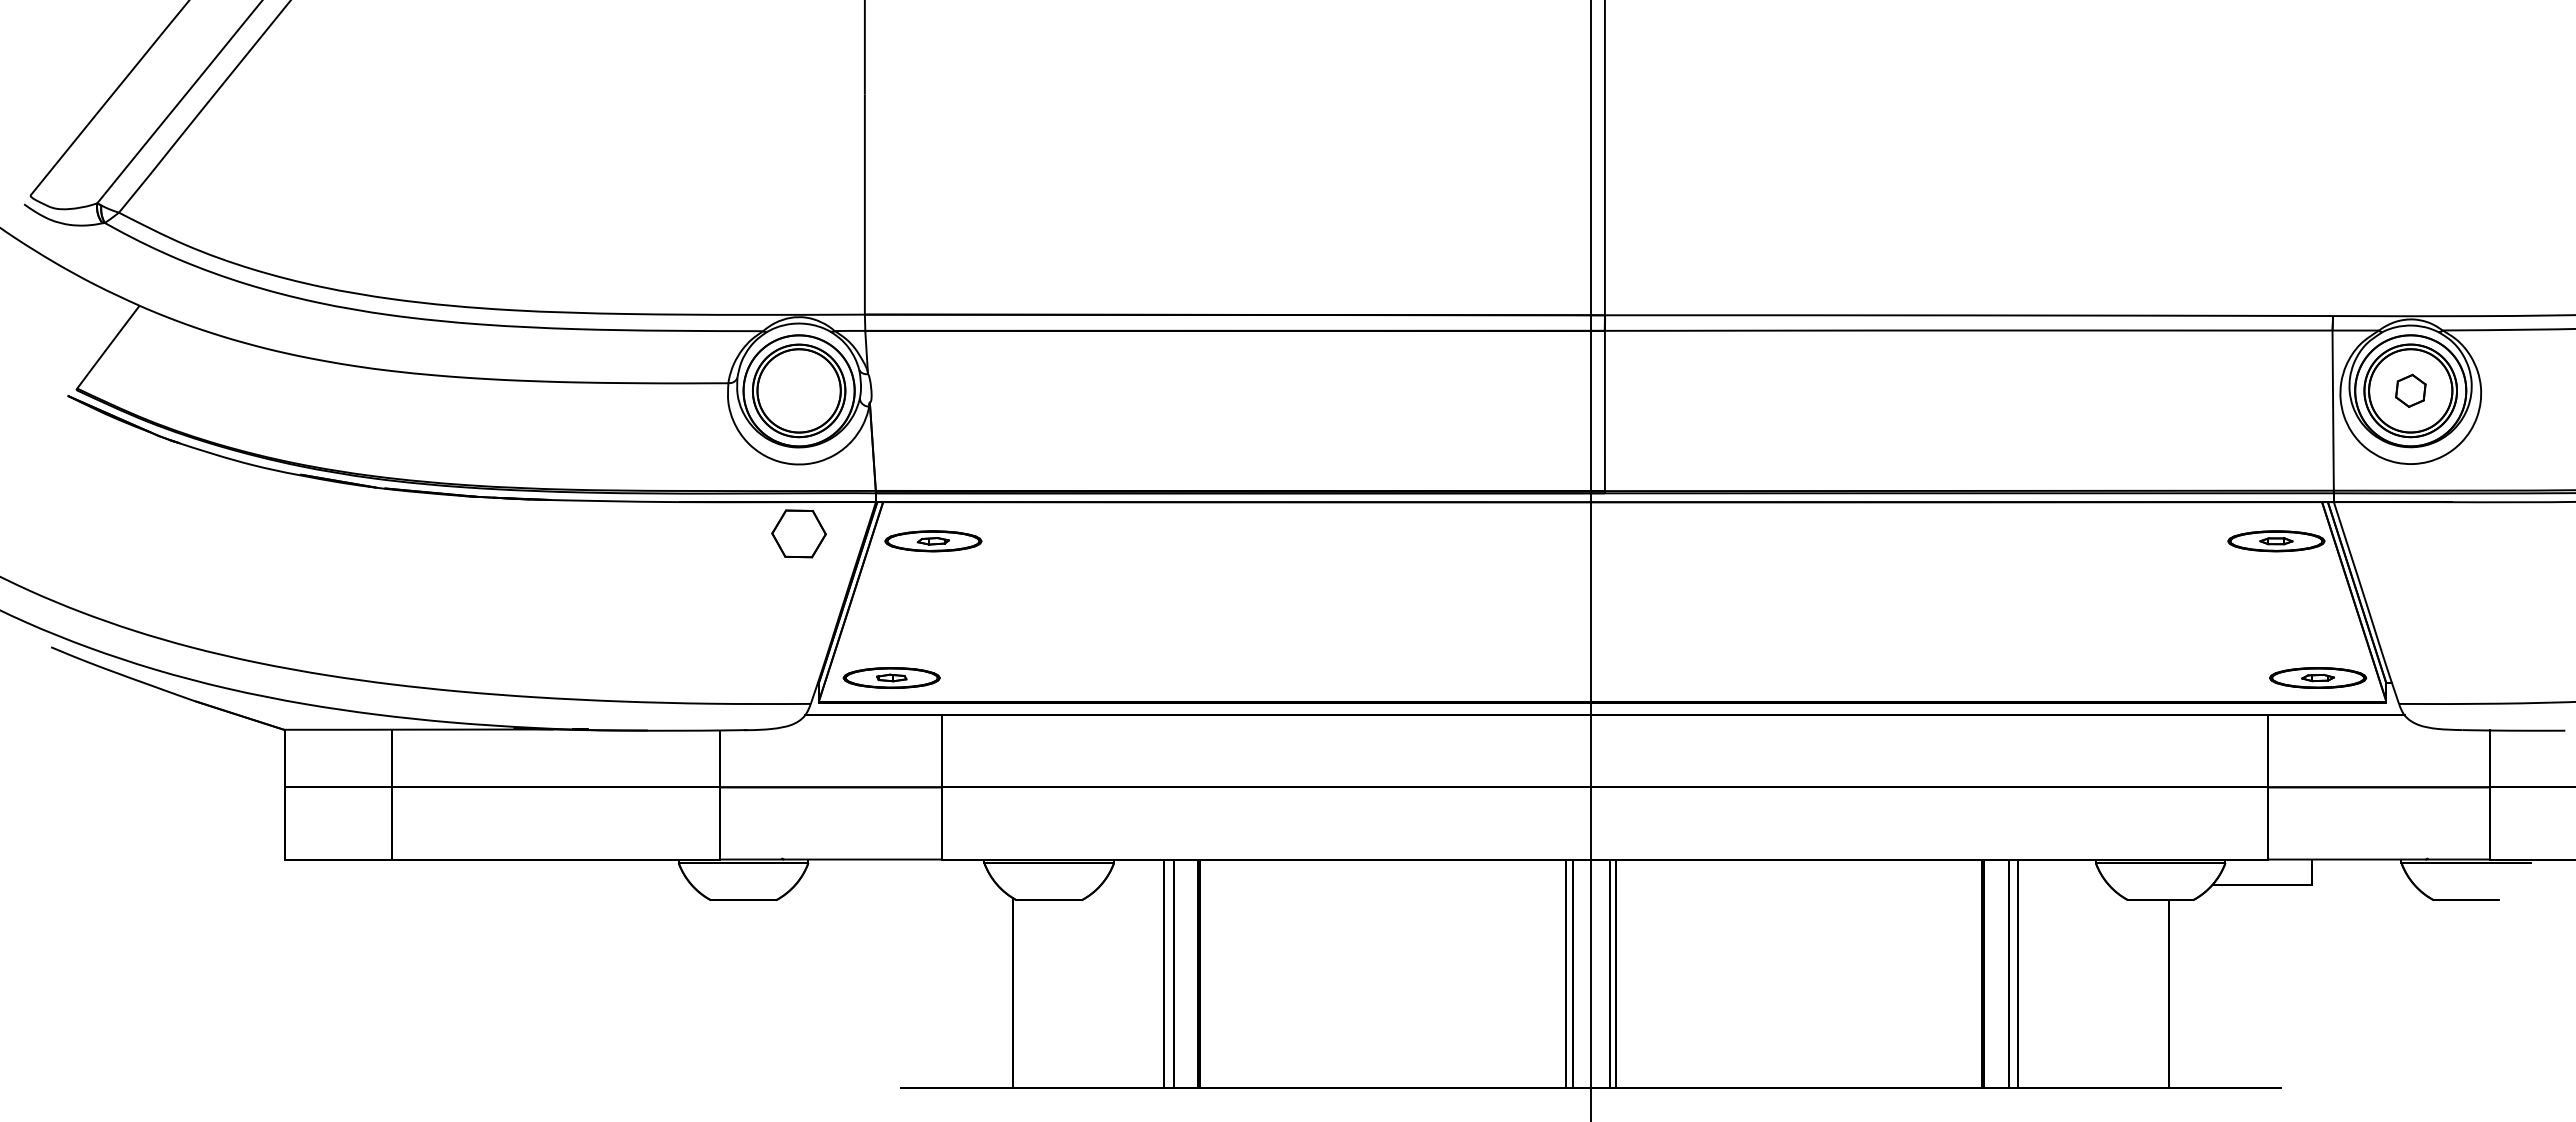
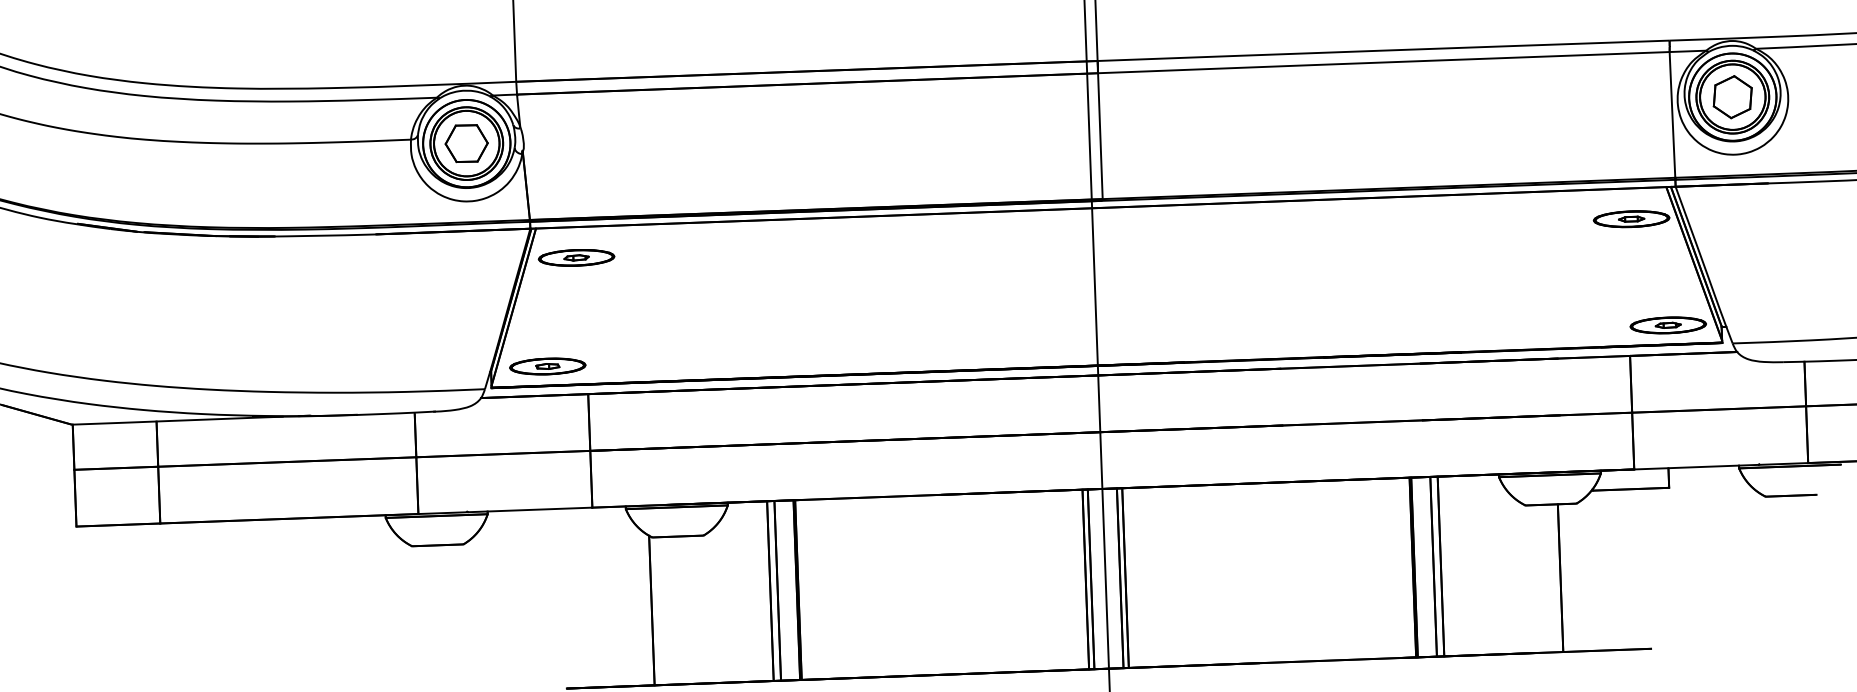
part: (2410, 390) -> (1732, 96), size x1.67
part: (798, 533) -> (466, 143), moved

